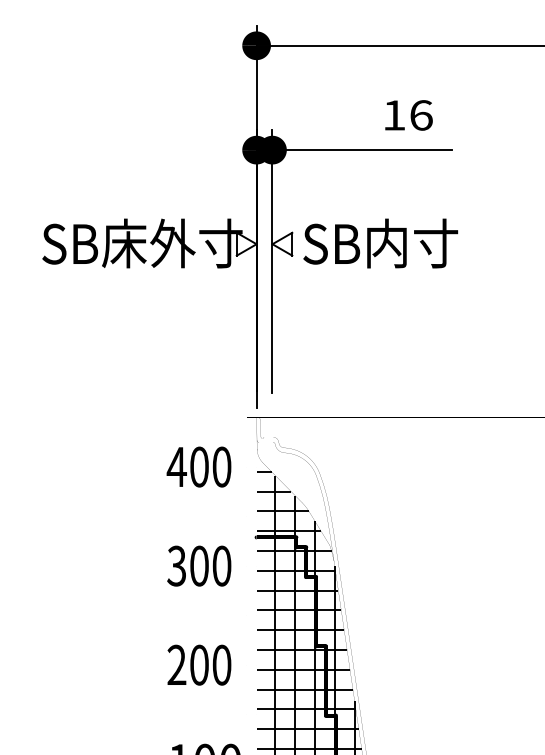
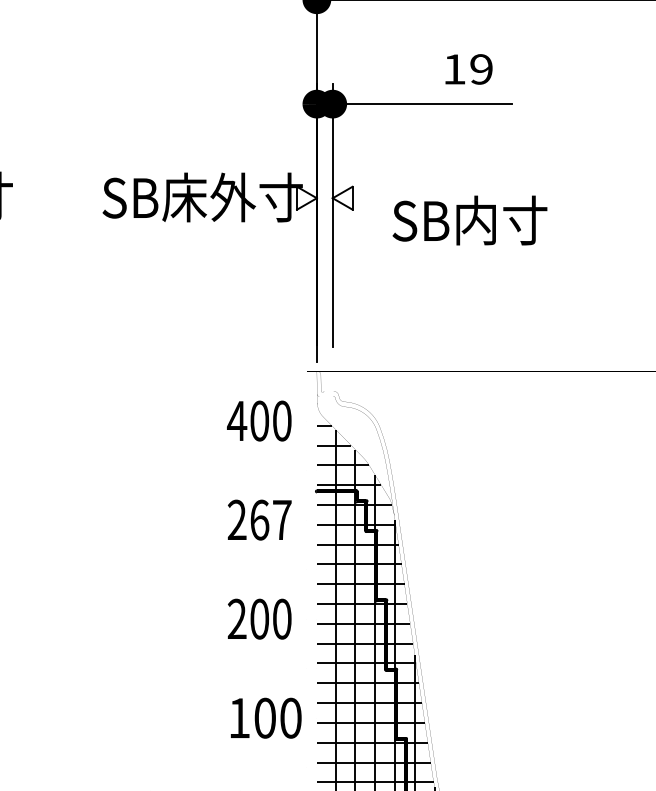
text: (421, 115) -> (481, 69), 16 -> 19
text: (380, 243) -> (469, 220), moved
text: (199, 565) -> (259, 519), 300 -> 267

